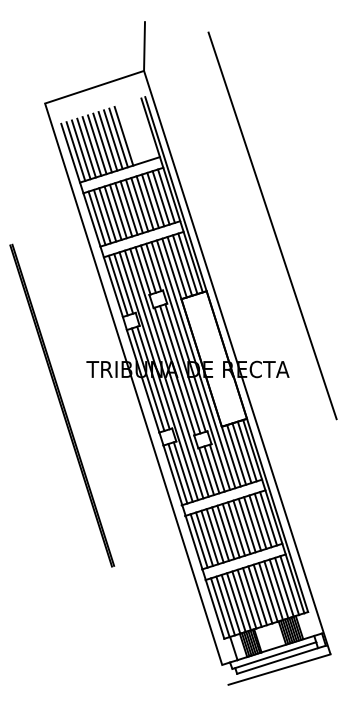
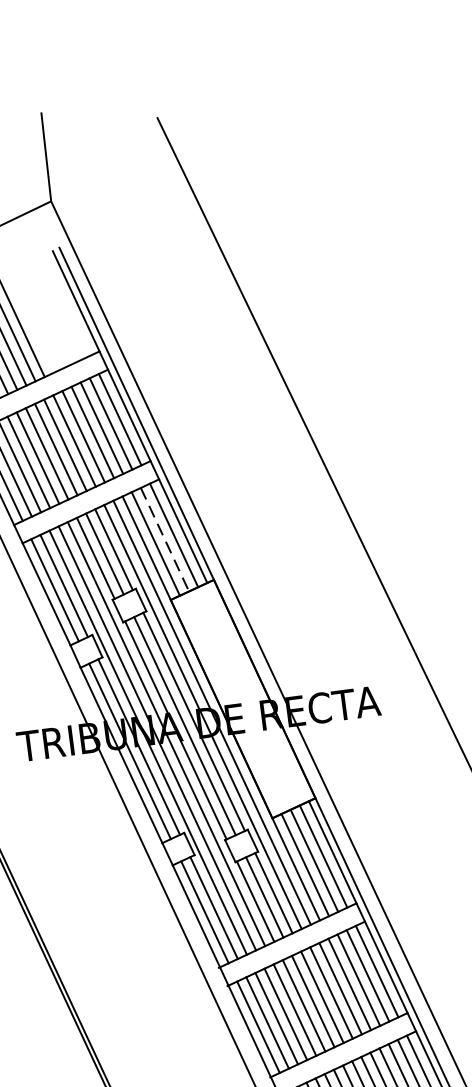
line: (123, 135) -> (29, 321), removed
line: (182, 265) -> (164, 539), solid -> dashed

